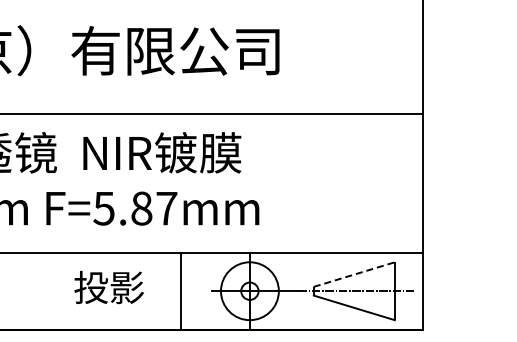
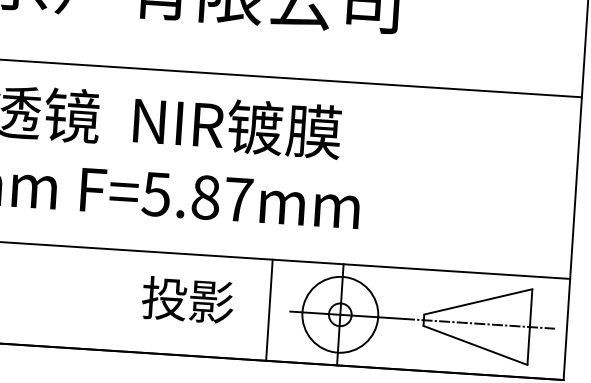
line: (354, 274) -> (478, 301), dashed -> solid
text: (108, 287) -> (187, 300), moved
line: (180, 290) -> (269, 309), moved

